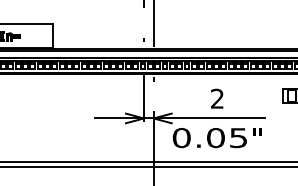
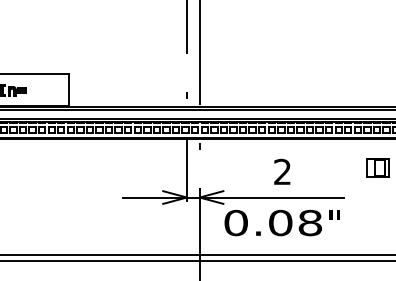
text: (238, 137) -> (310, 222), 0.05 -> 0.08

